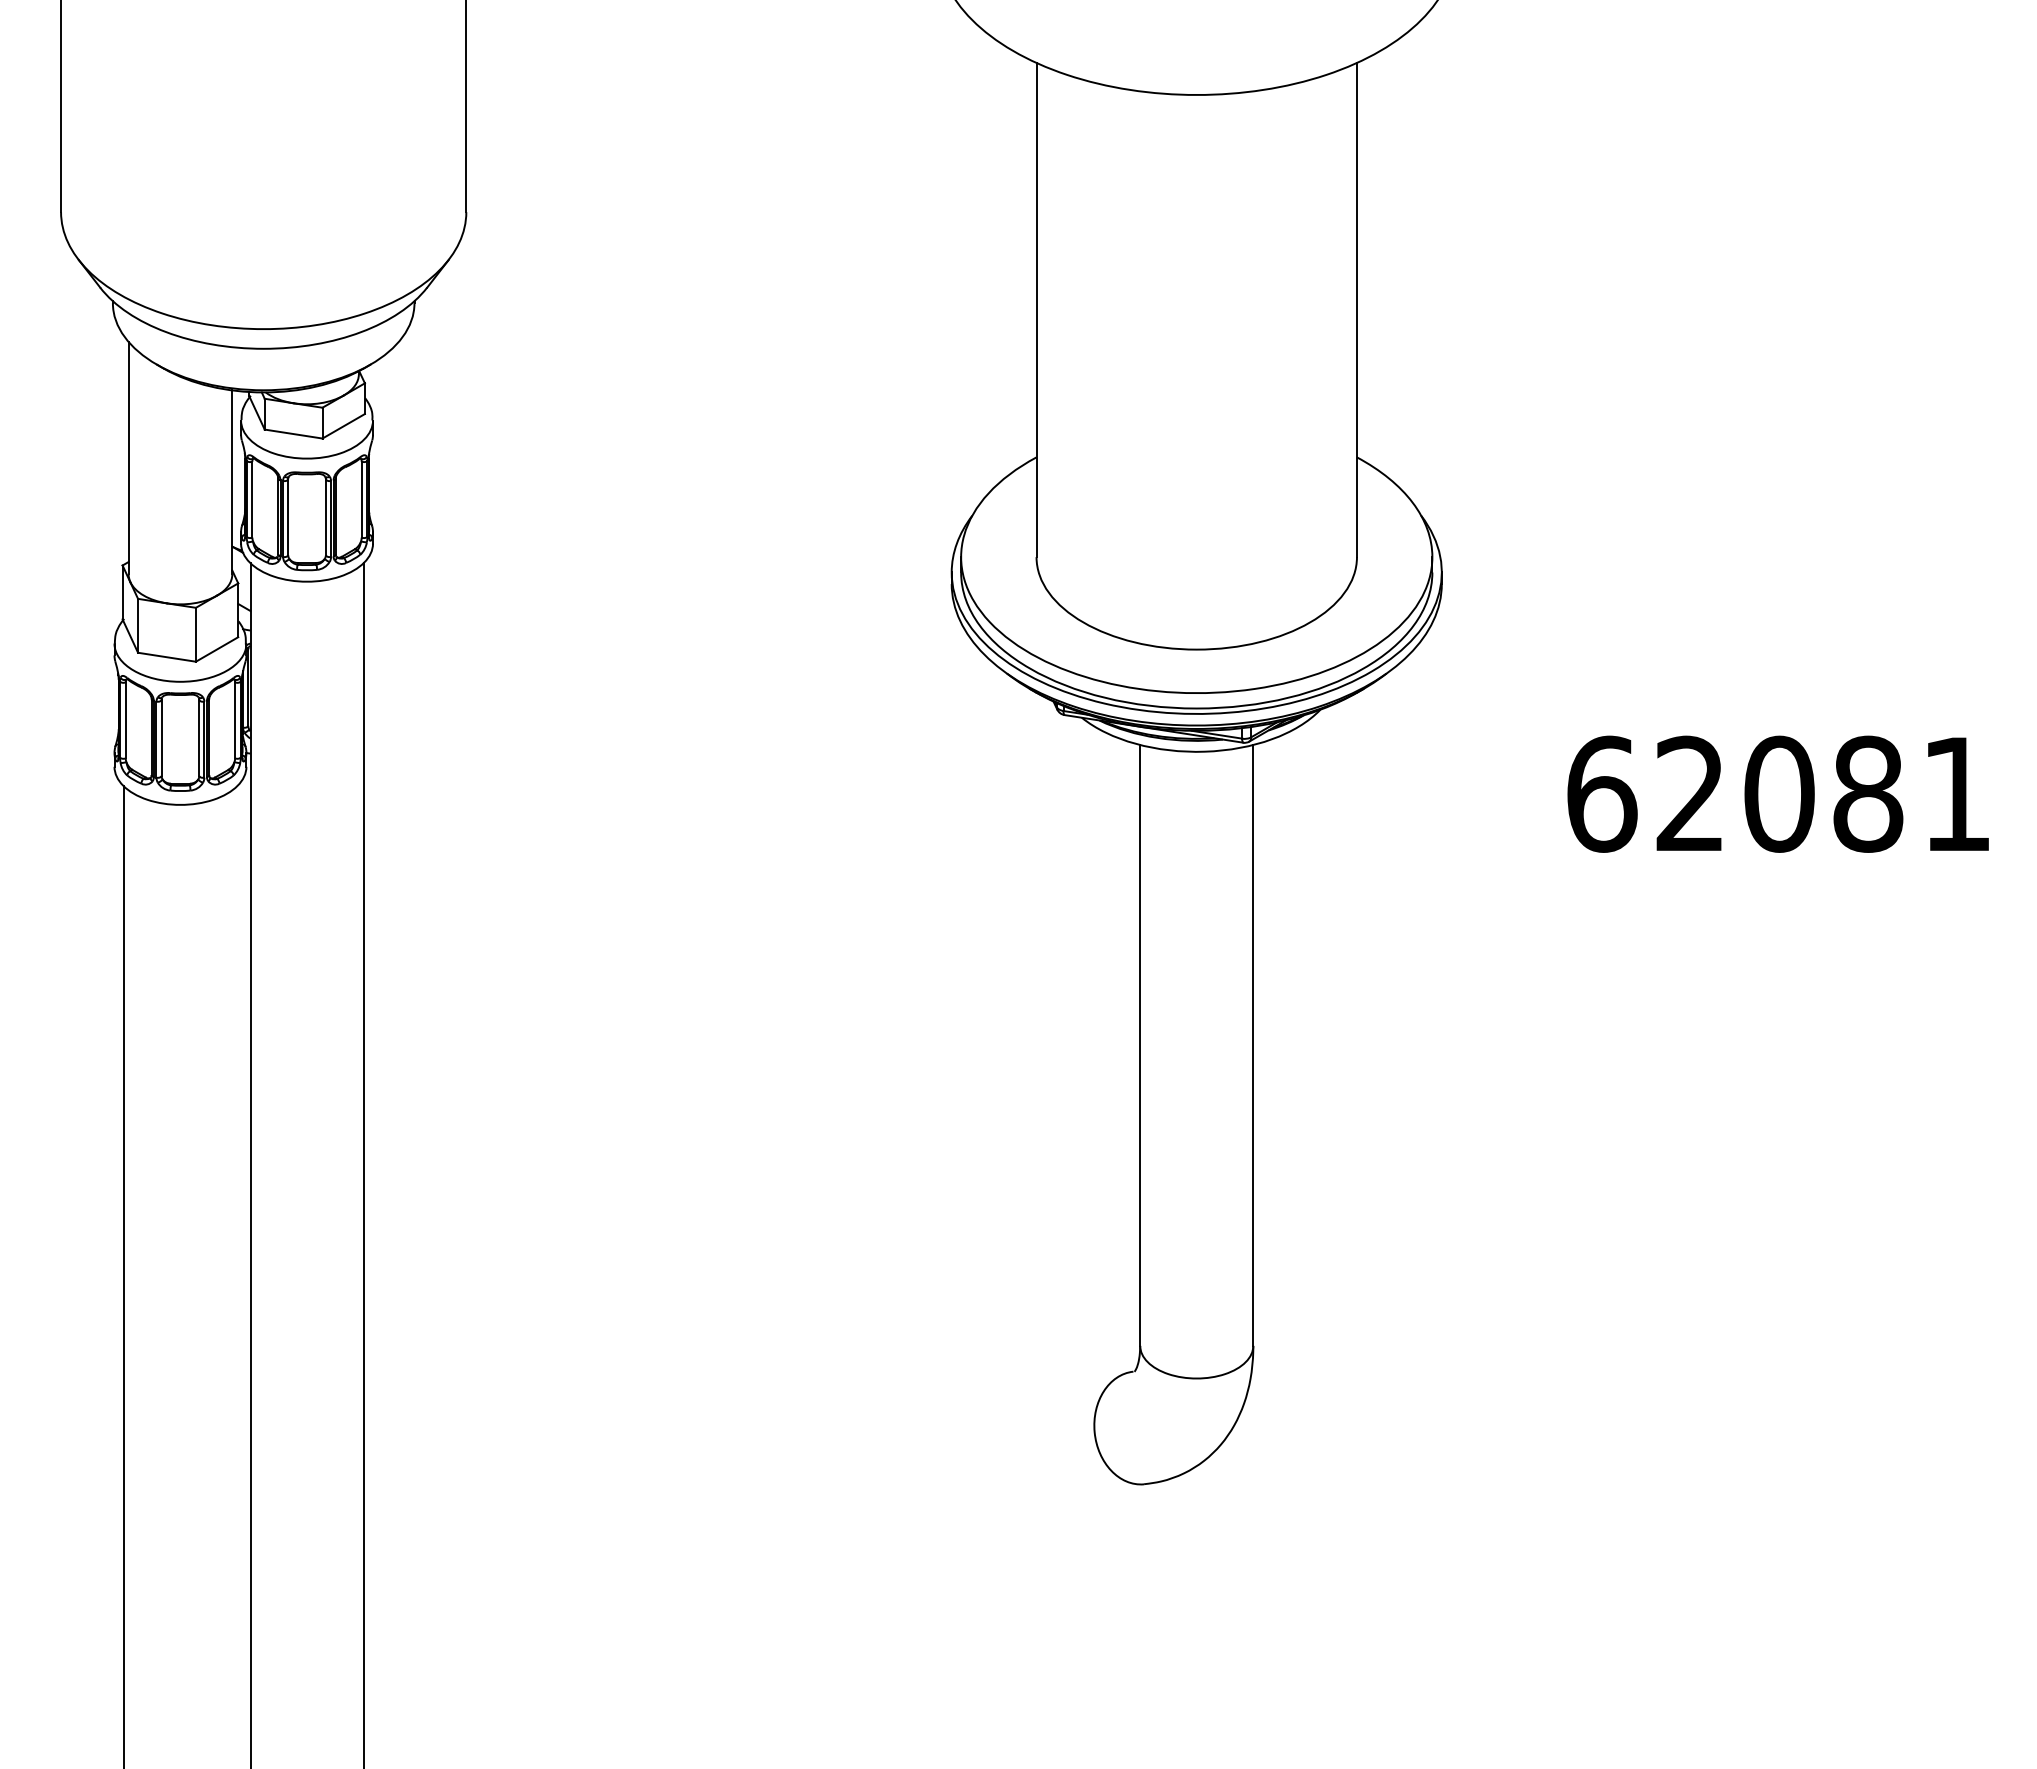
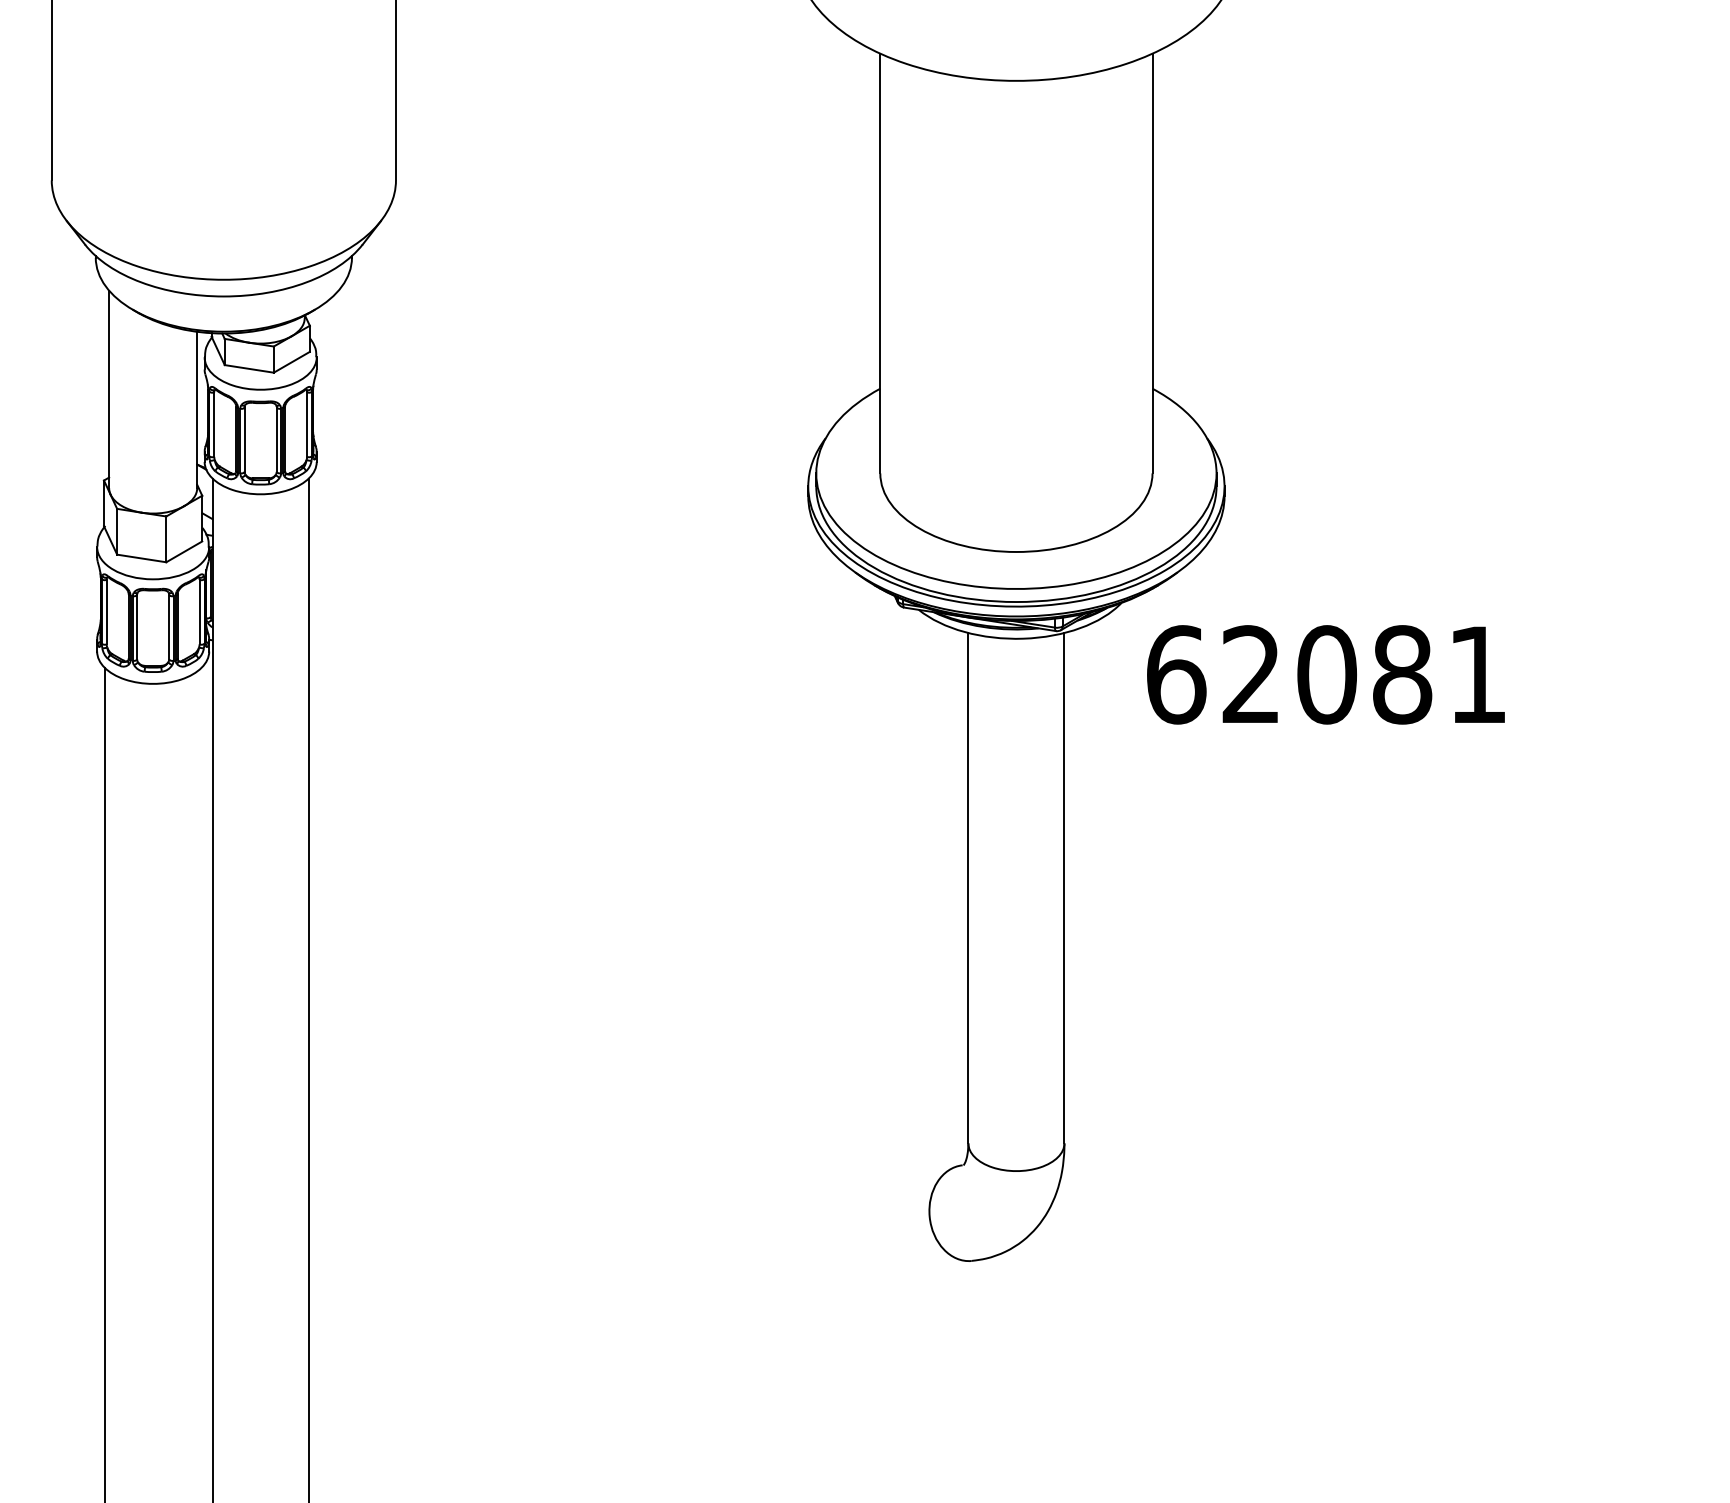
text: (1777, 793) -> (1325, 674), moved

